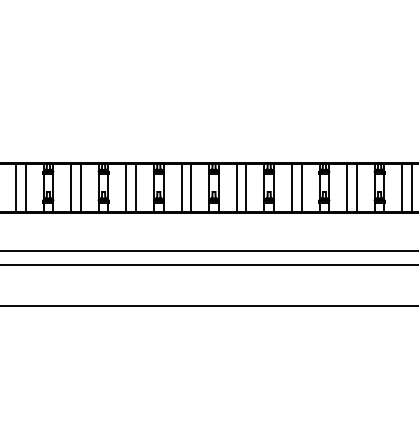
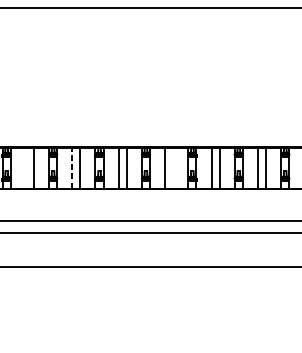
line: (71, 187) -> (26, 167), removed
line: (126, 187) -> (72, 167), solid -> dashed
line: (246, 187) -> (173, 167), removed

